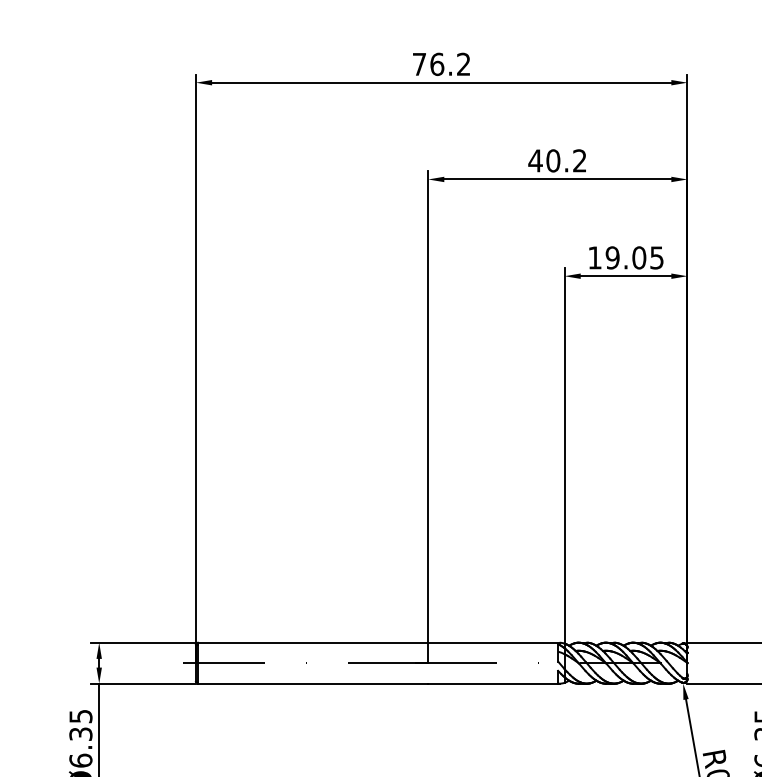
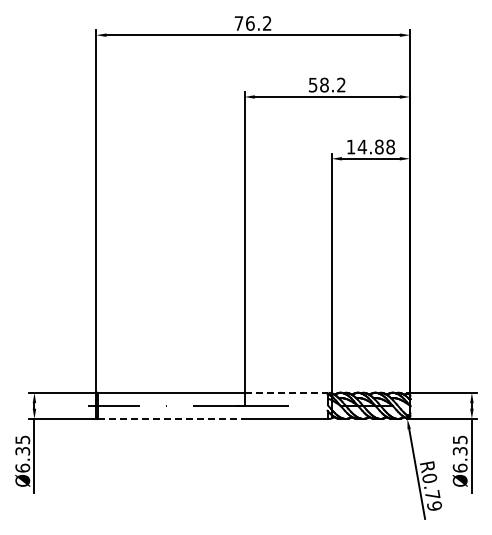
text: (543, 161) -> (318, 85), 40.2 -> 58.2
text: (634, 256) -> (376, 146), 19.05 -> 14.88
line: (493, 642) -> (286, 392), solid -> dashed
line: (313, 684) -> (171, 419), solid -> dashed

